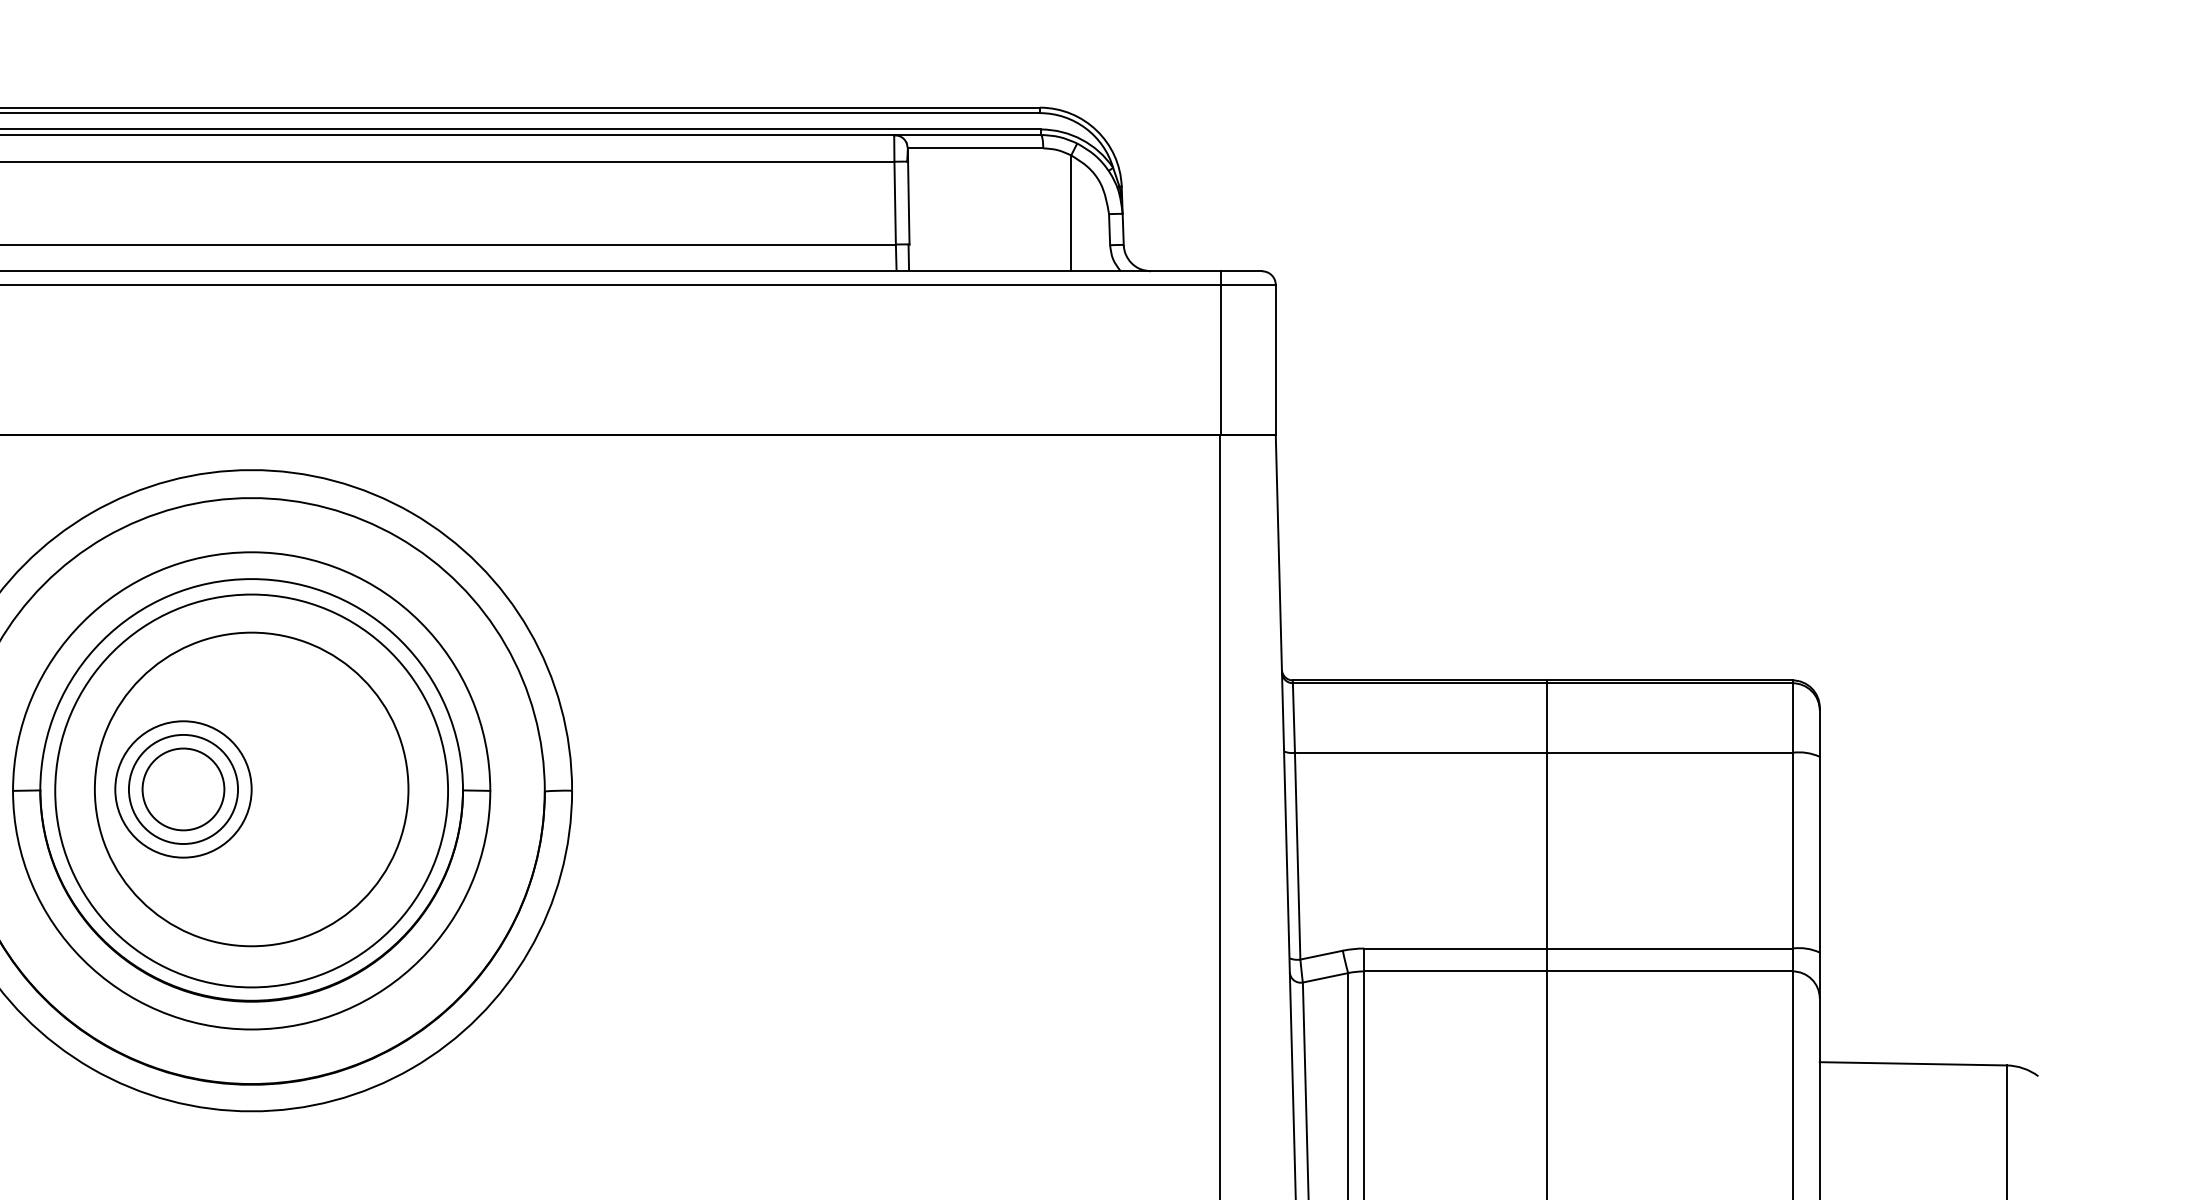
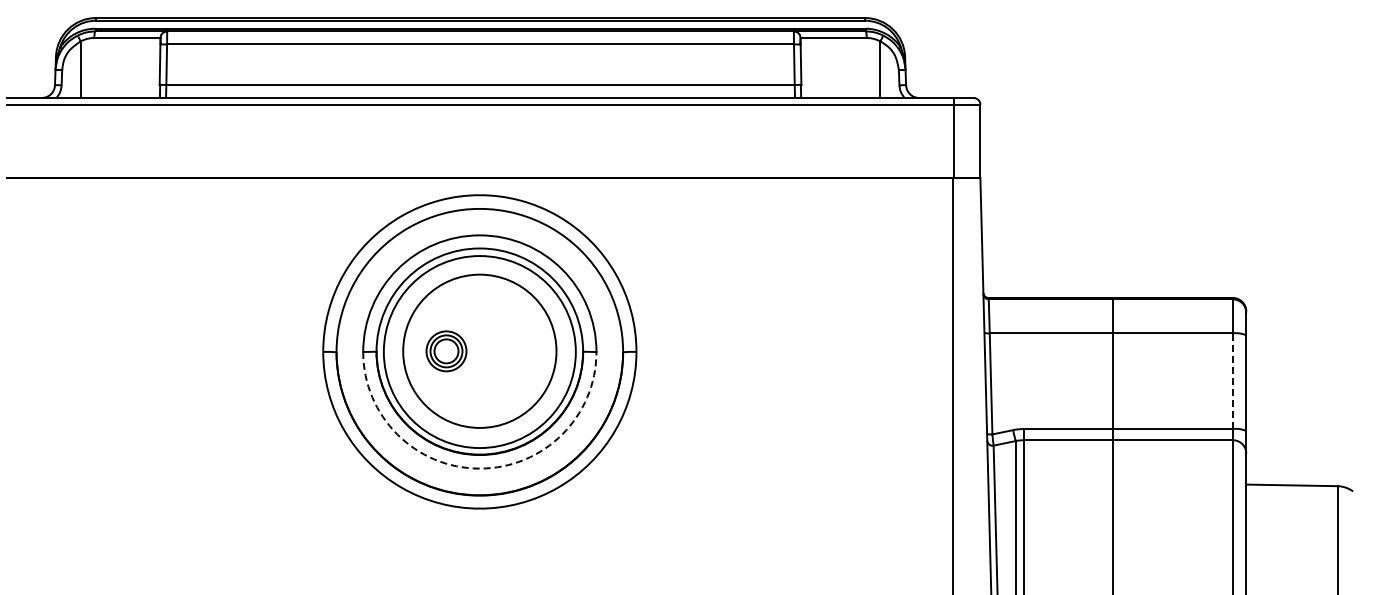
part: (183, 789) -> (446, 351), size x0.6
line: (1791, 851) -> (1232, 381), solid -> dashed
arc: (250, 1029) -> (479, 468), solid -> dashed

